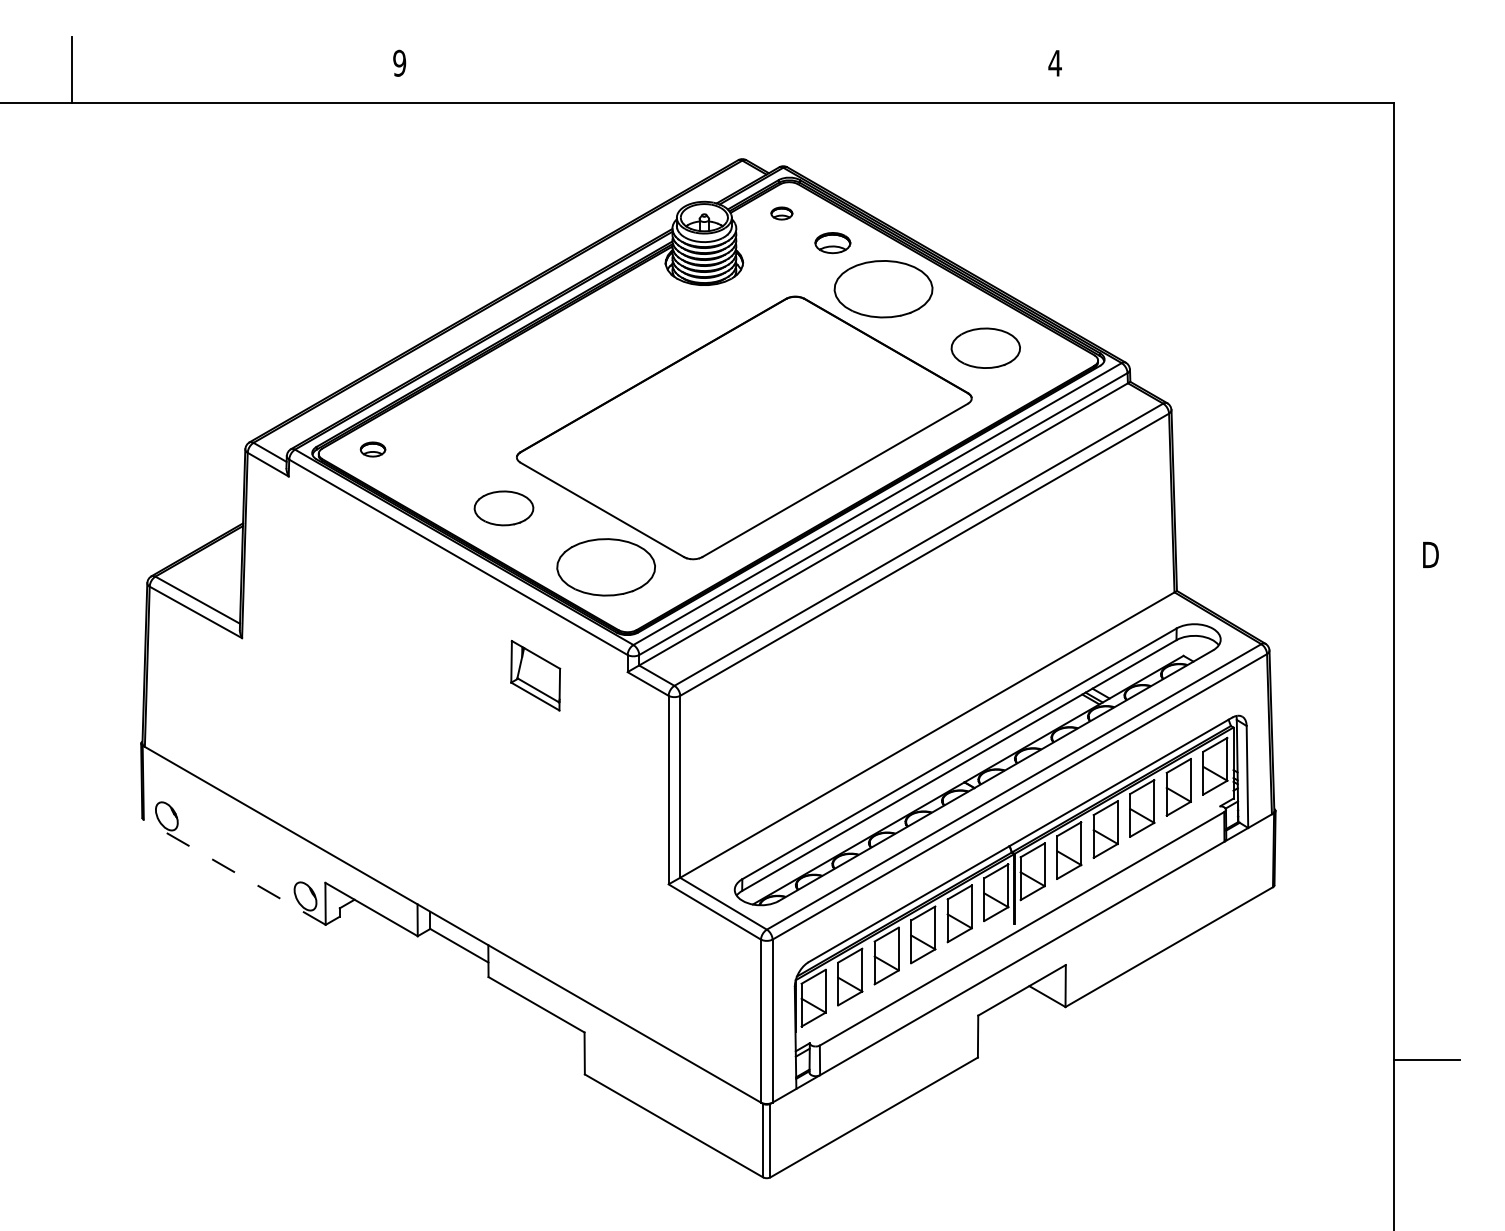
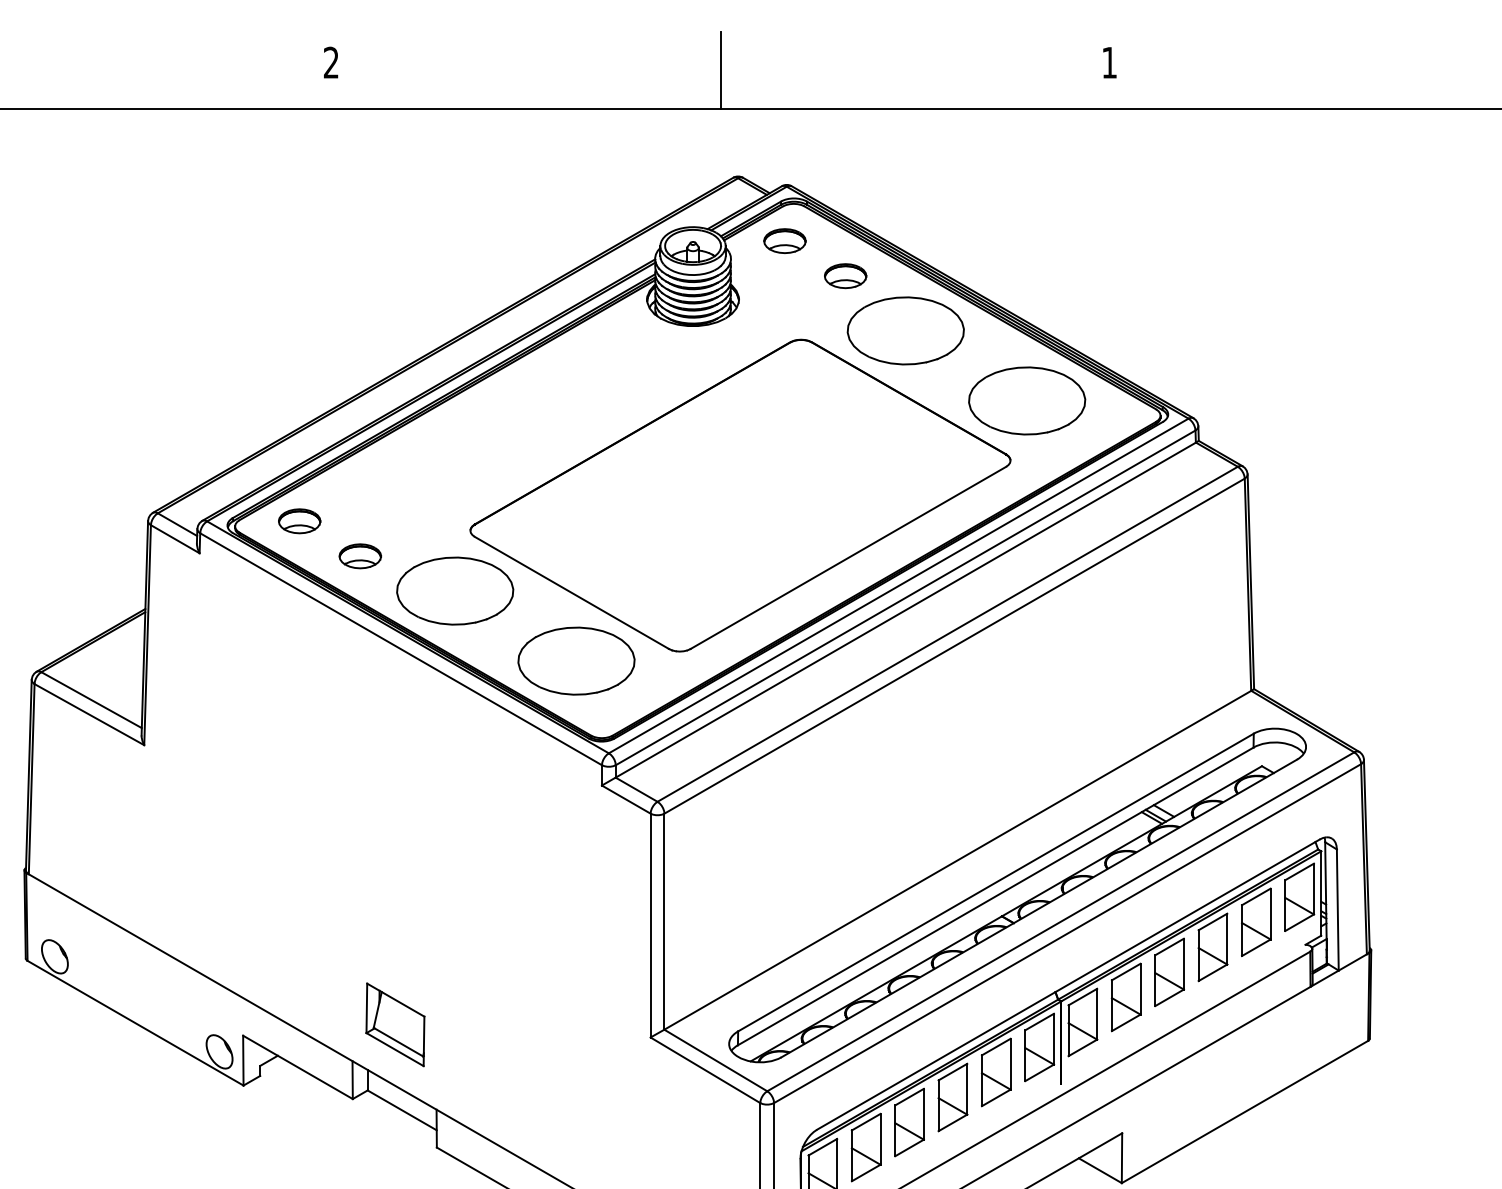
text: (399, 63) -> (331, 62), 9 -> 2
text: (1054, 63) -> (1108, 62), 4 -> 1
line: (727, 69) -> (720, 70), added
part: (781, 213) -> (784, 241), size x1.67
part: (985, 348) -> (1026, 401), size x1.43
part: (372, 449) -> (299, 521), size x1.43
part: (423, 479) -> (359, 556), added
part: (503, 508) -> (454, 591), size x1.67
part: (535, 675) -> (395, 1024), moved
line: (234, 872) -> (135, 1023), dashed -> solid

